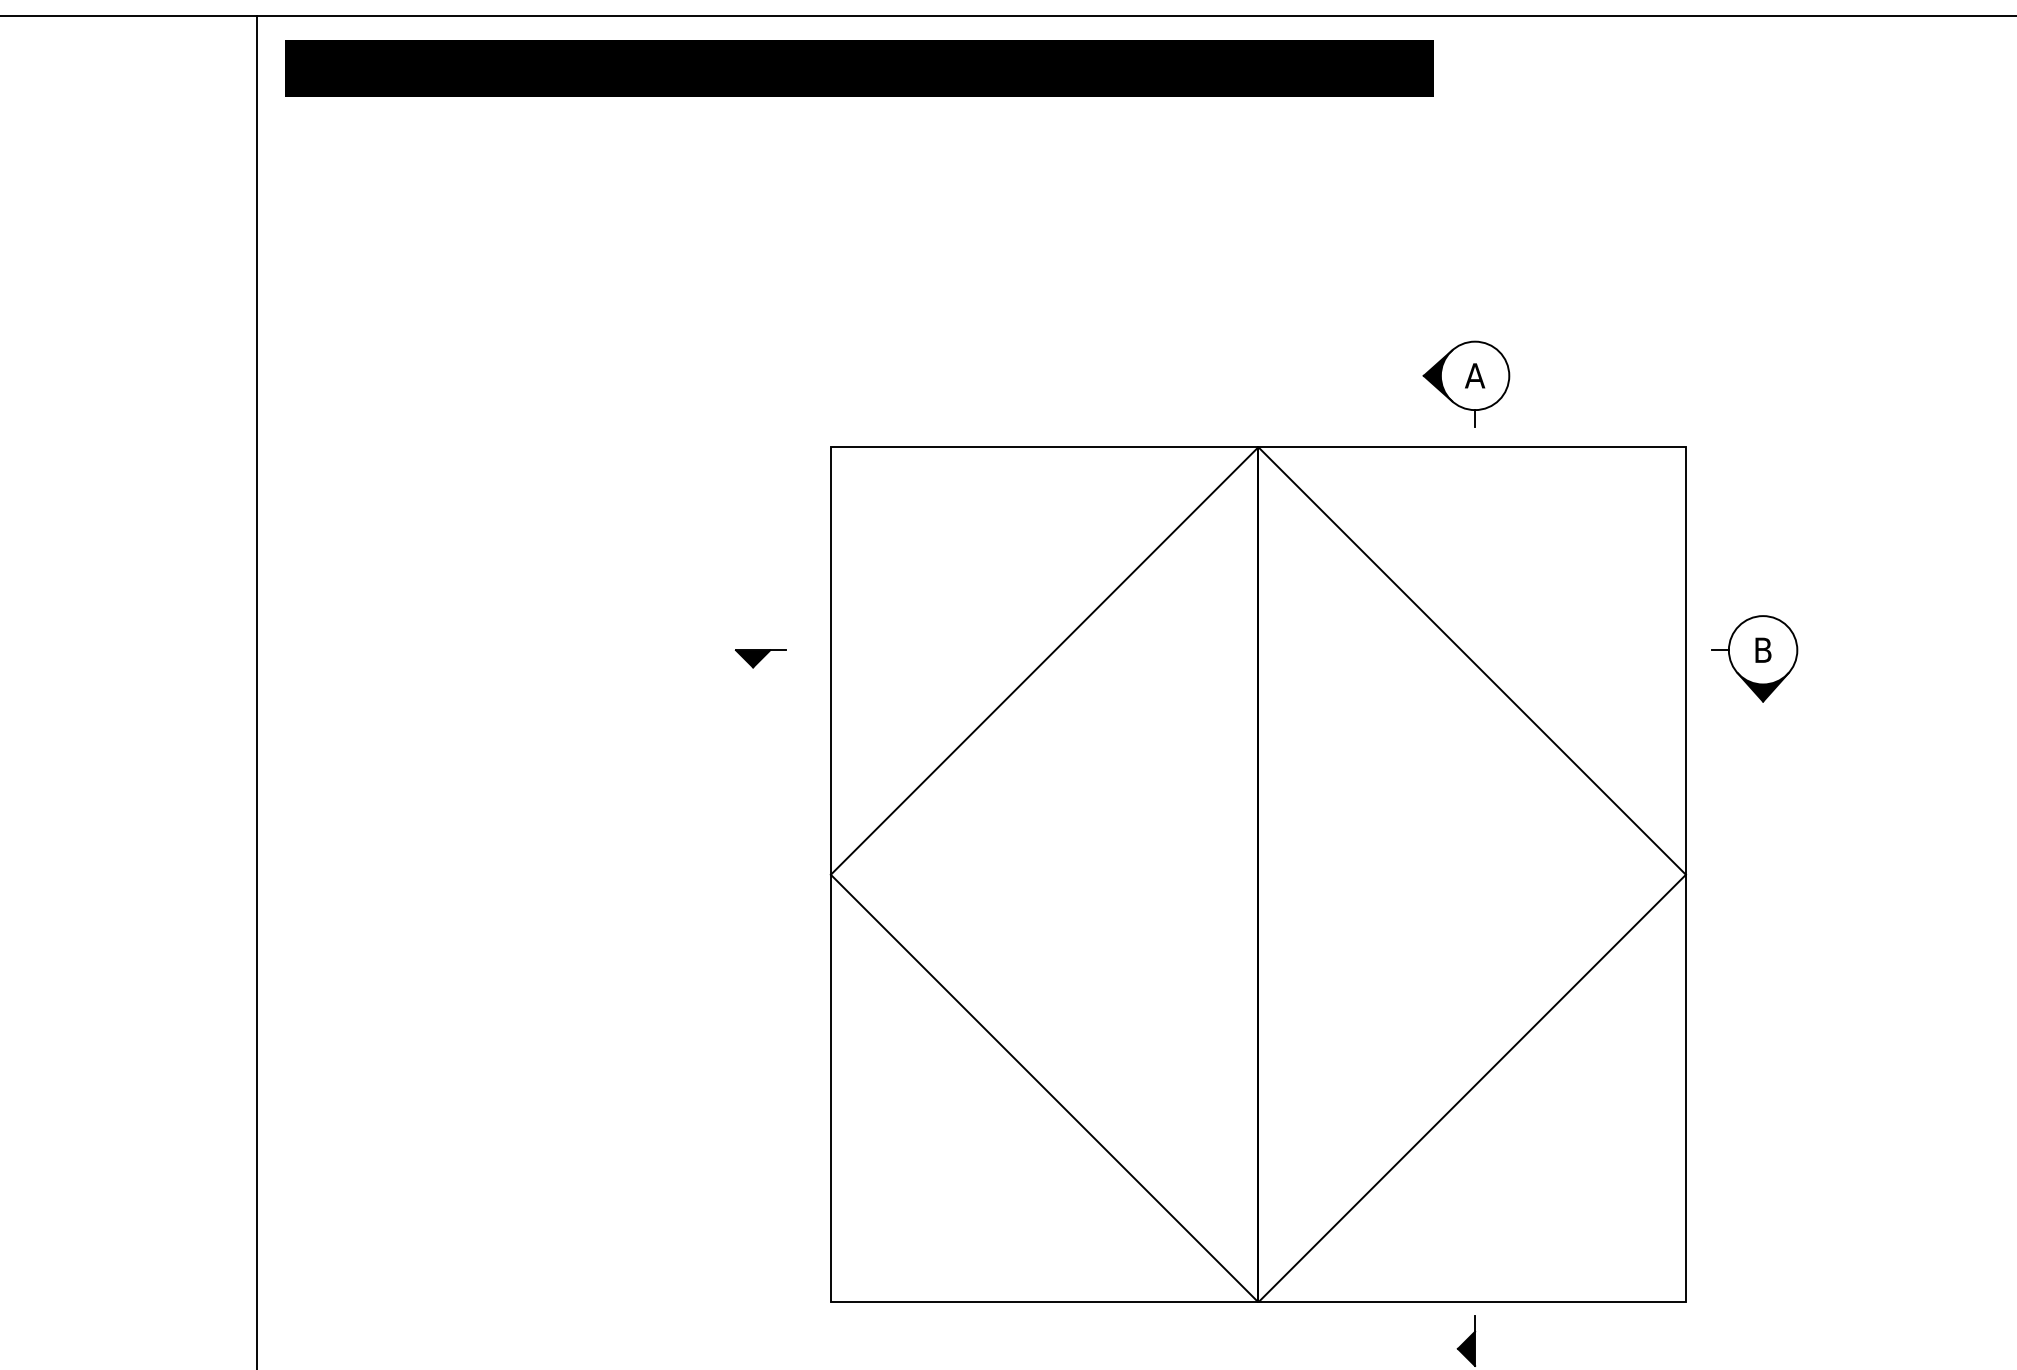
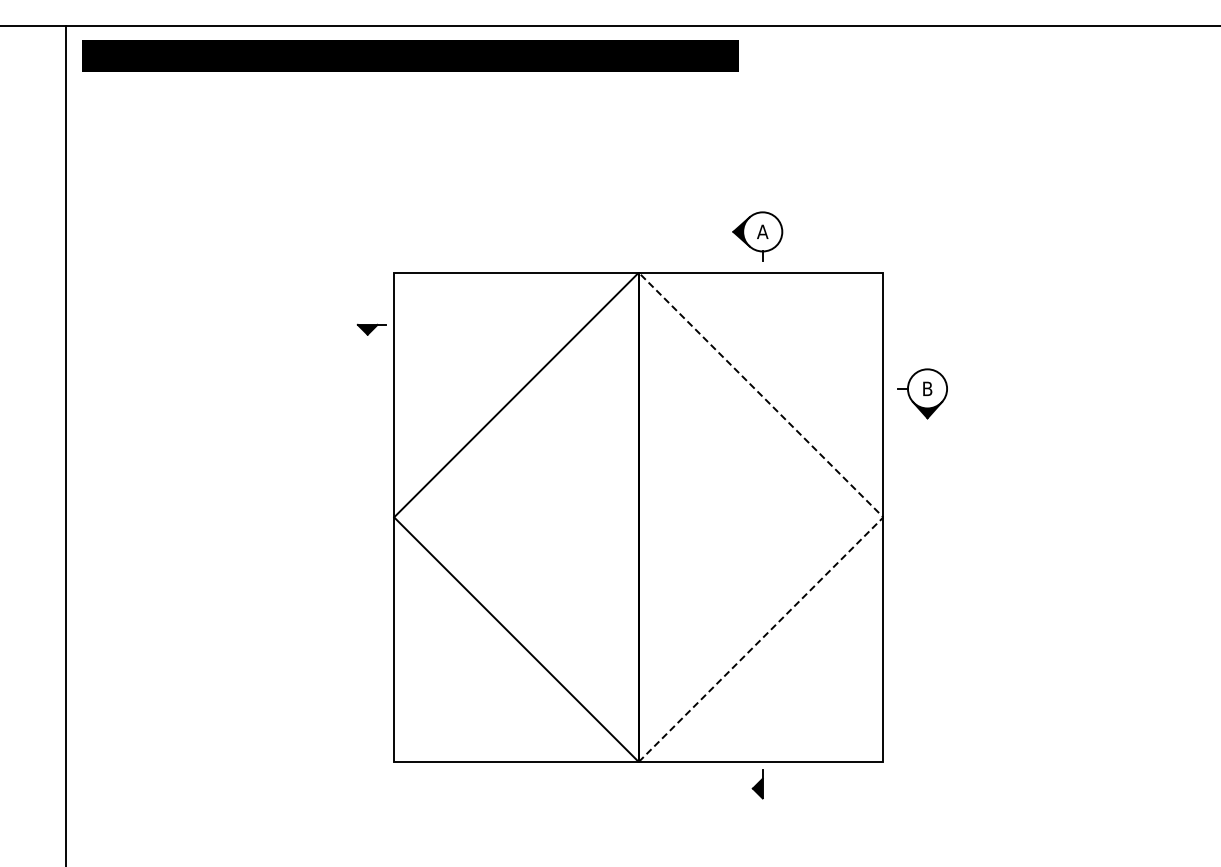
part: (759, 658) -> (371, 329), moved
line: (1686, 875) -> (883, 517), solid -> dashed

